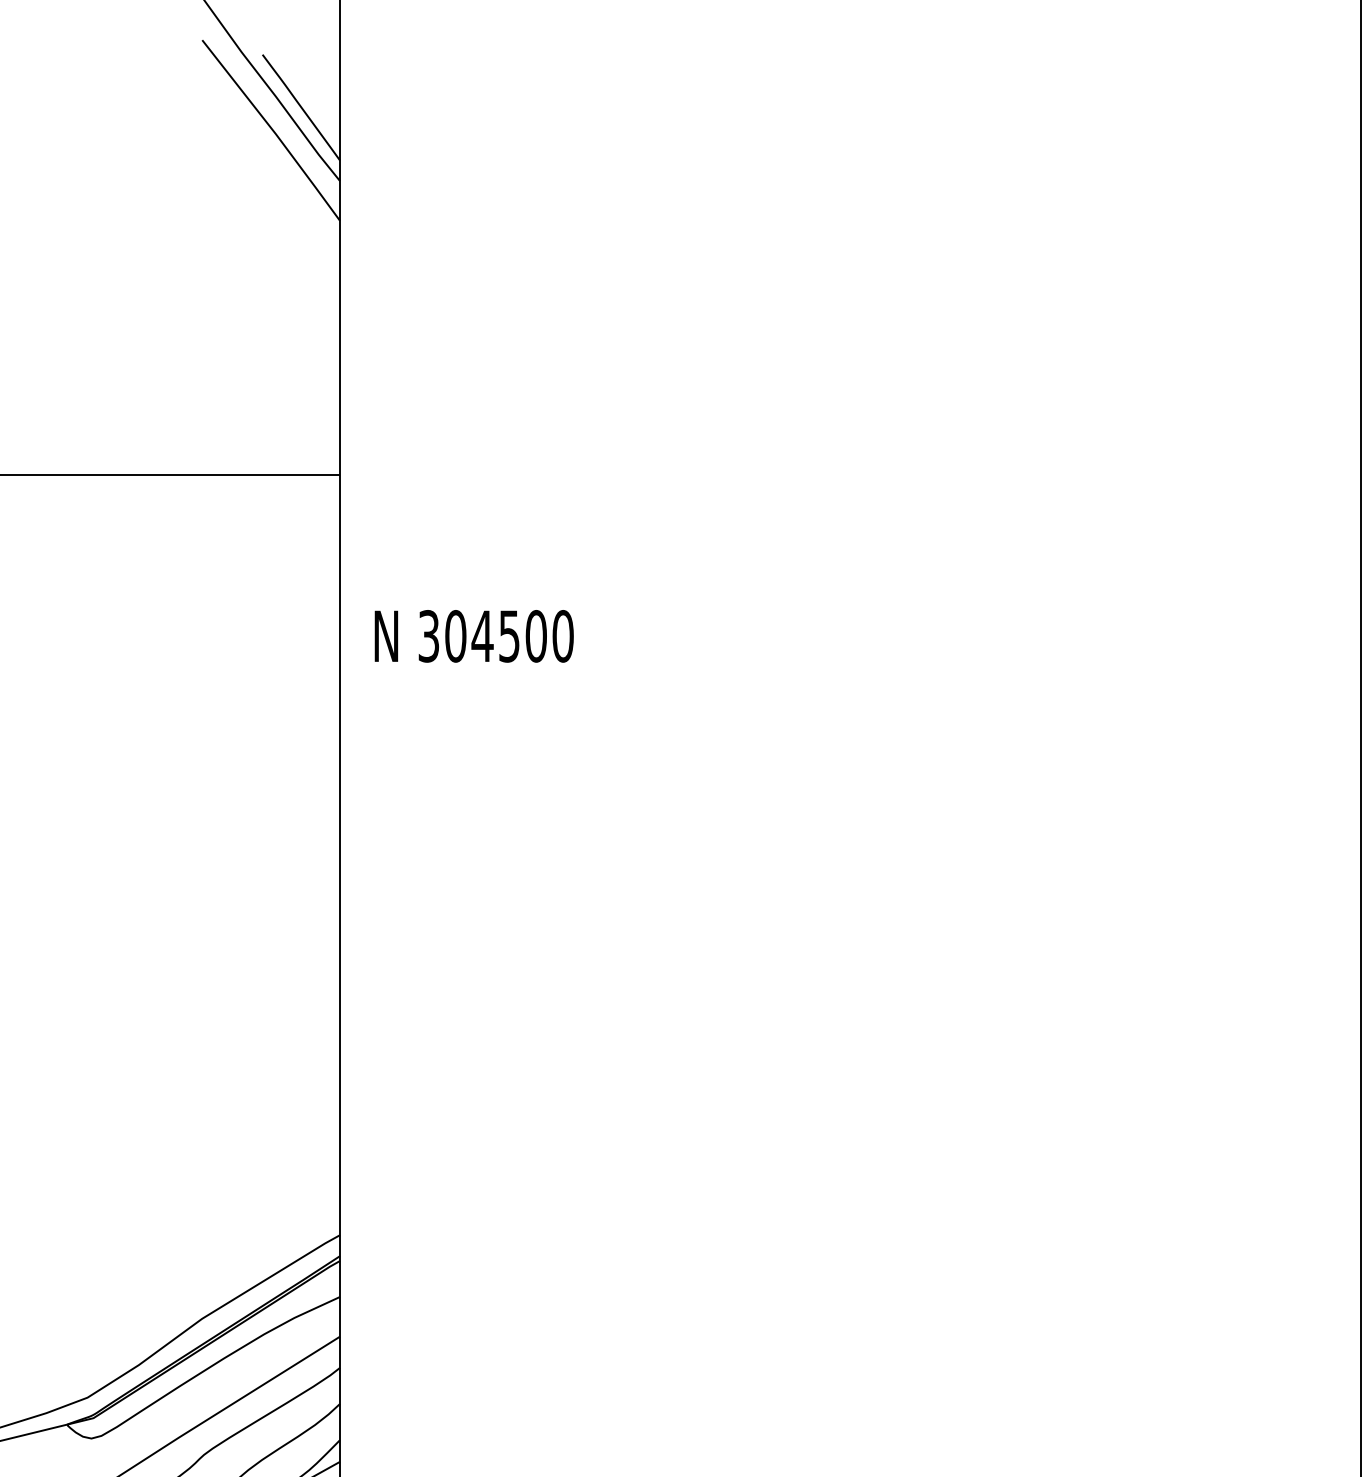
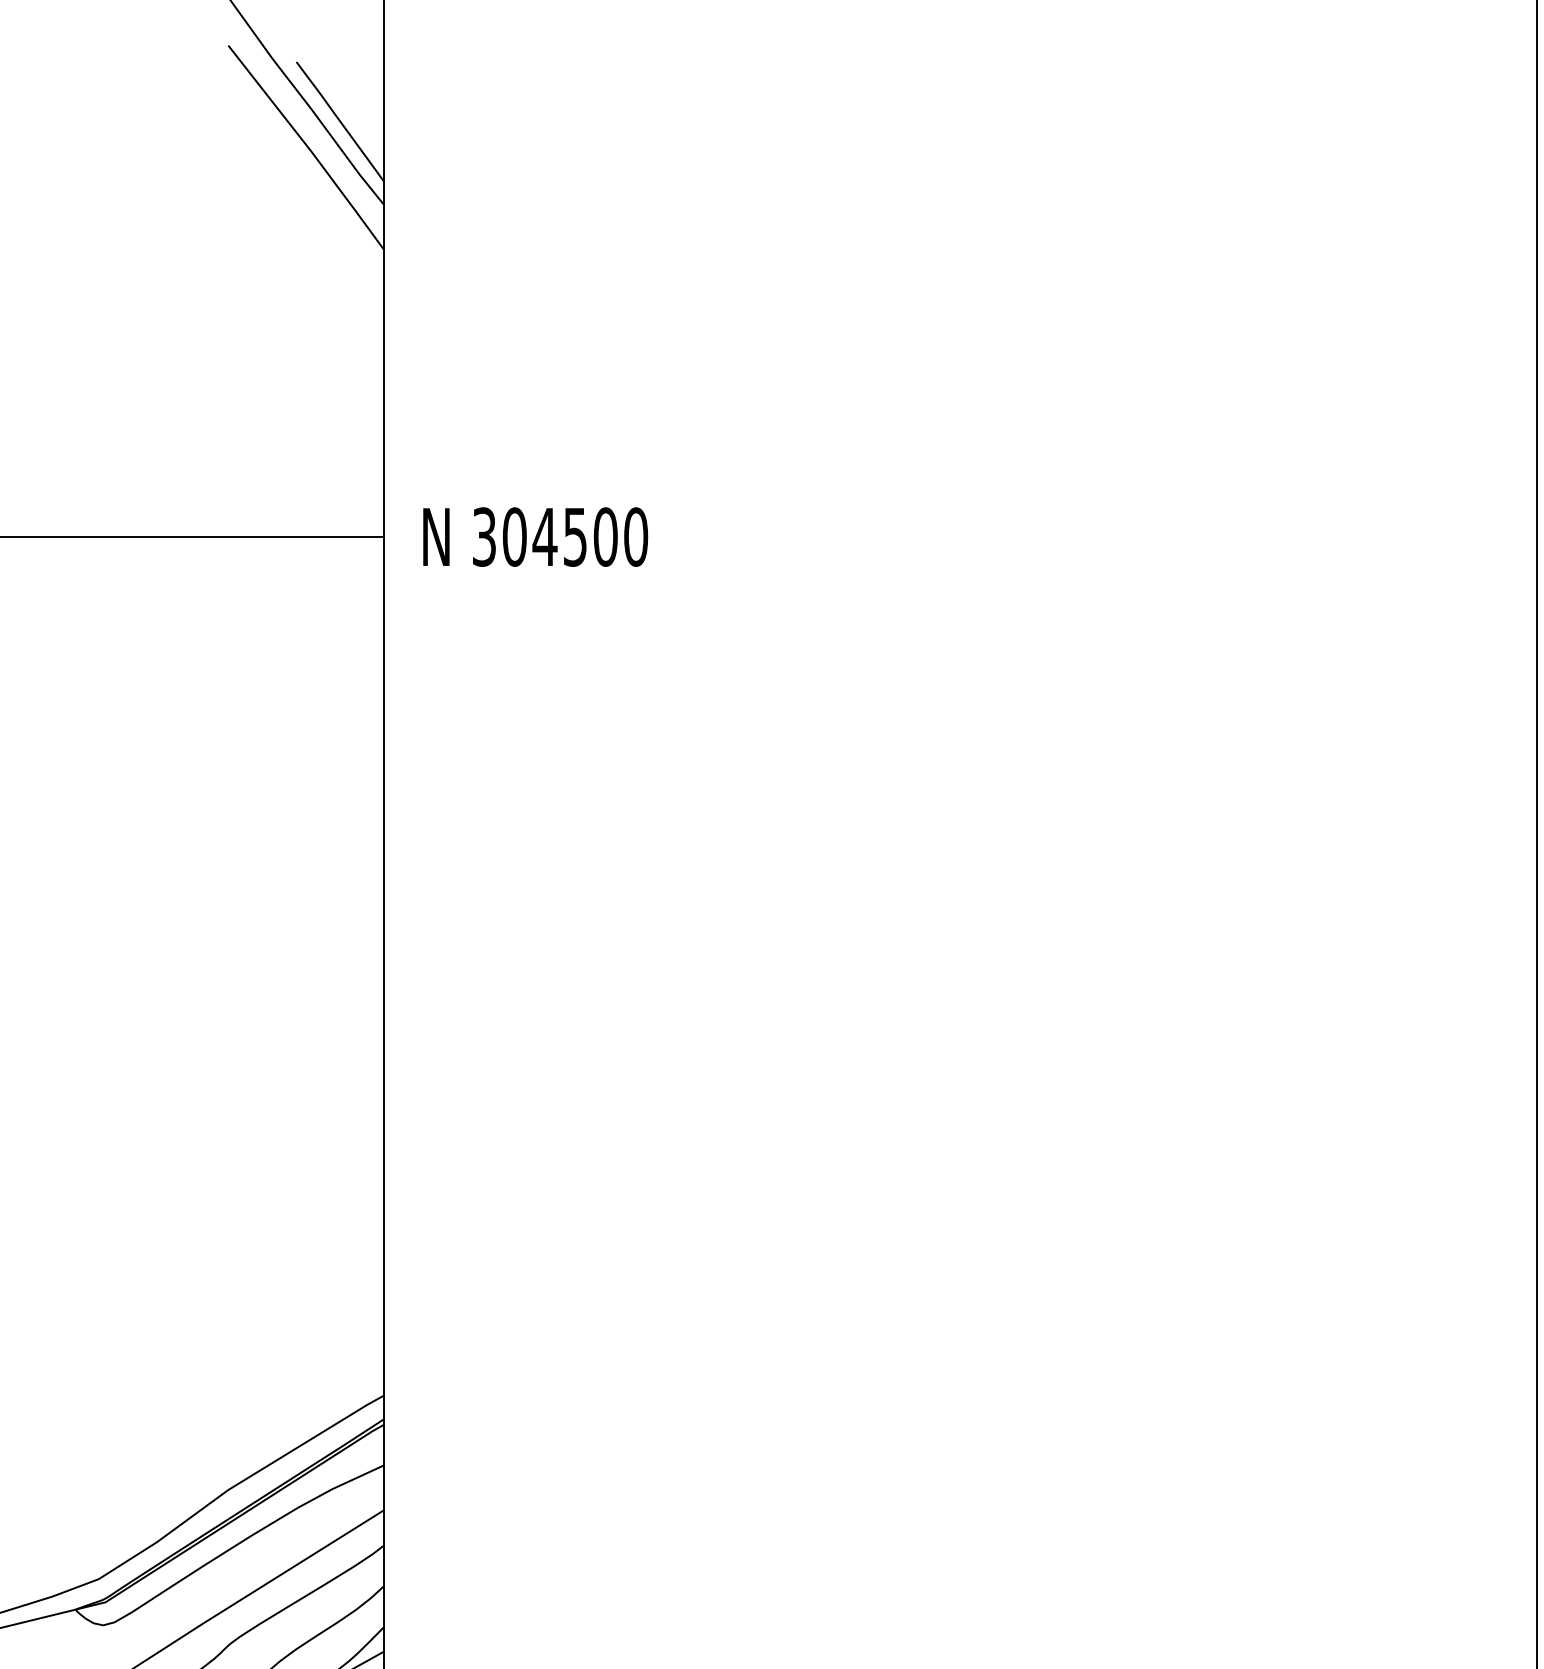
text: (474, 635) -> (535, 536), moved

